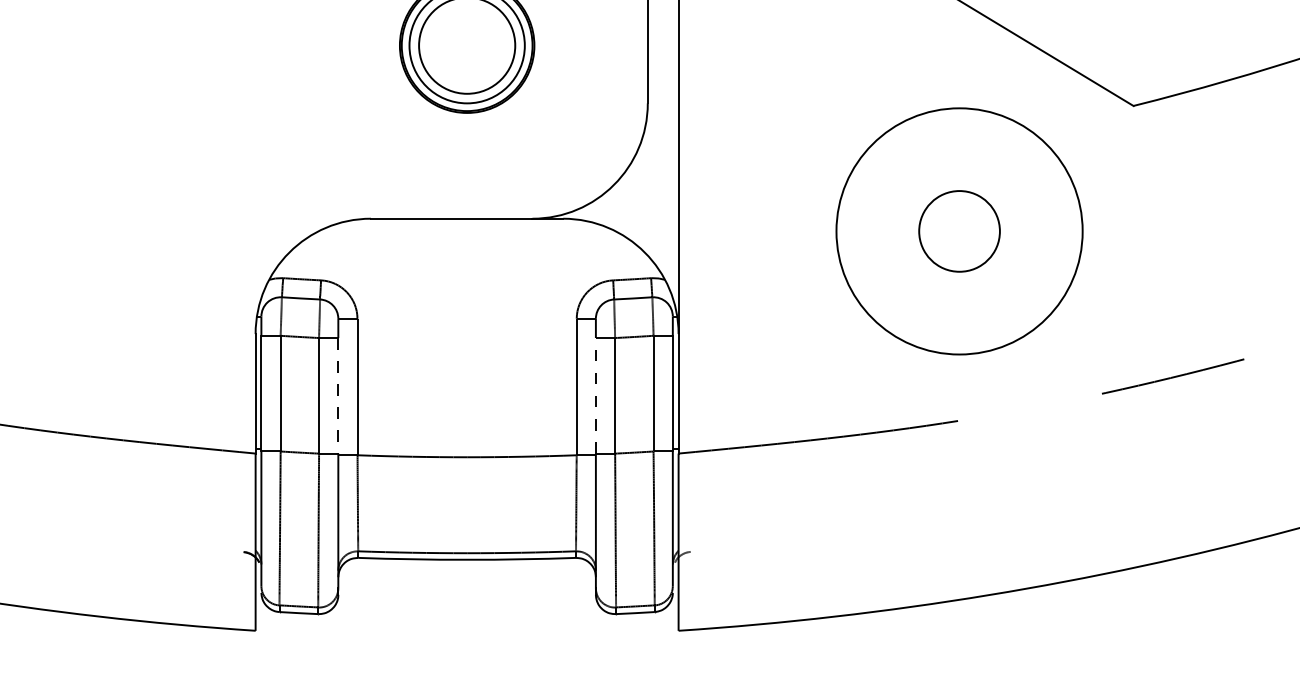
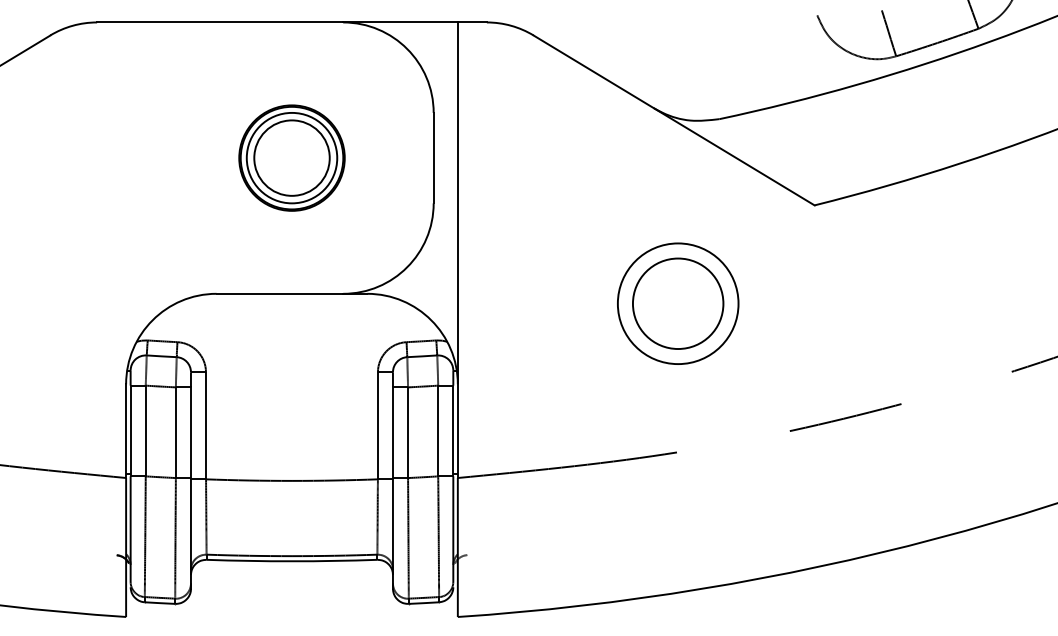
circle: (958, 231) -> (677, 303), size x0.62
circle: (958, 231) -> (677, 303), size x1.43
line: (595, 395) -> (392, 432), dashed -> solid
line: (337, 396) -> (190, 433), dashed -> solid

